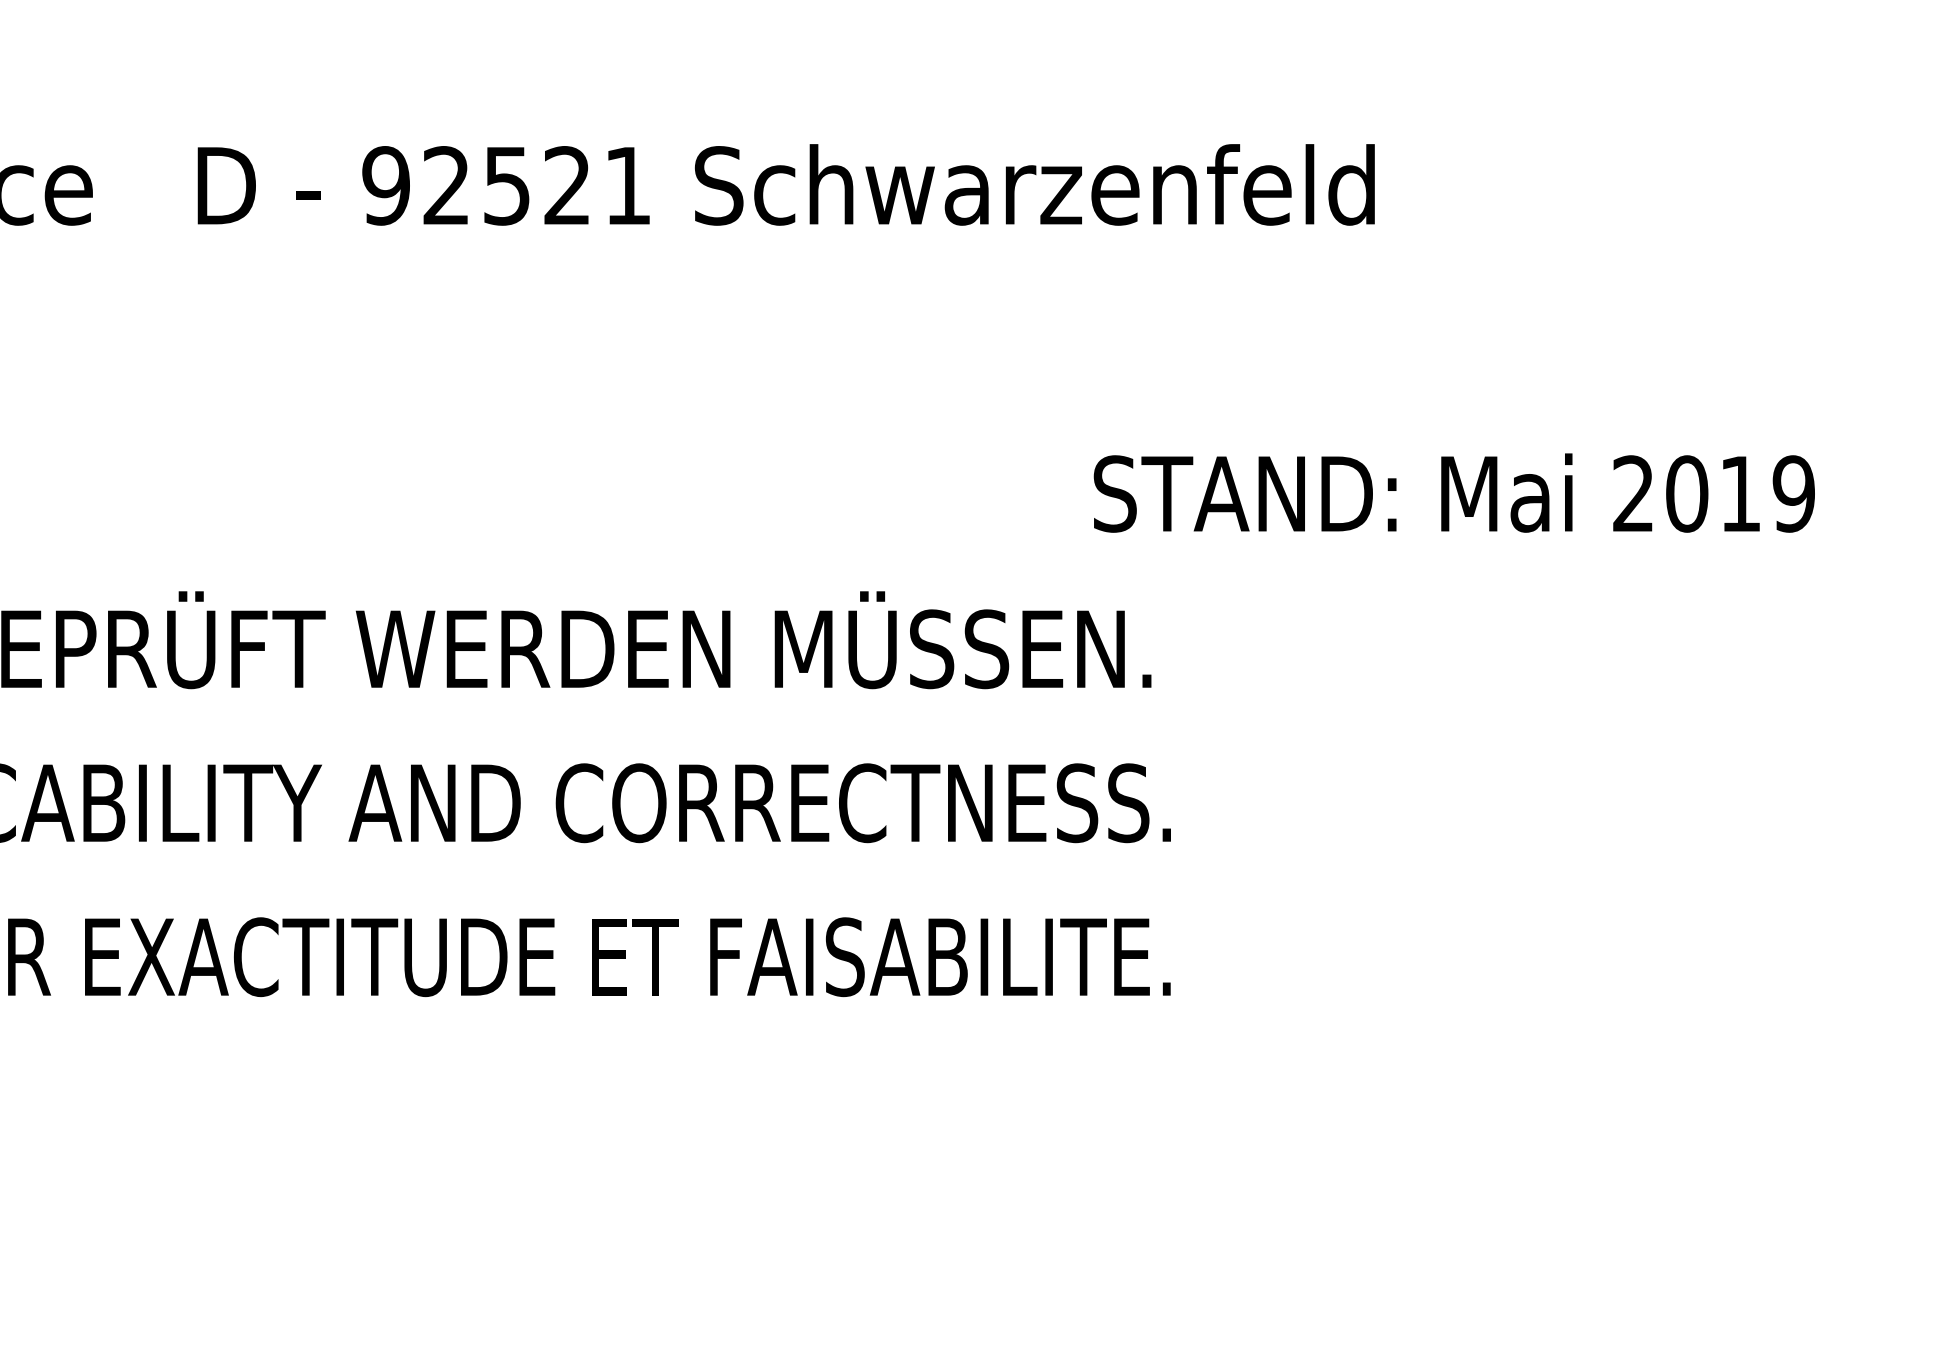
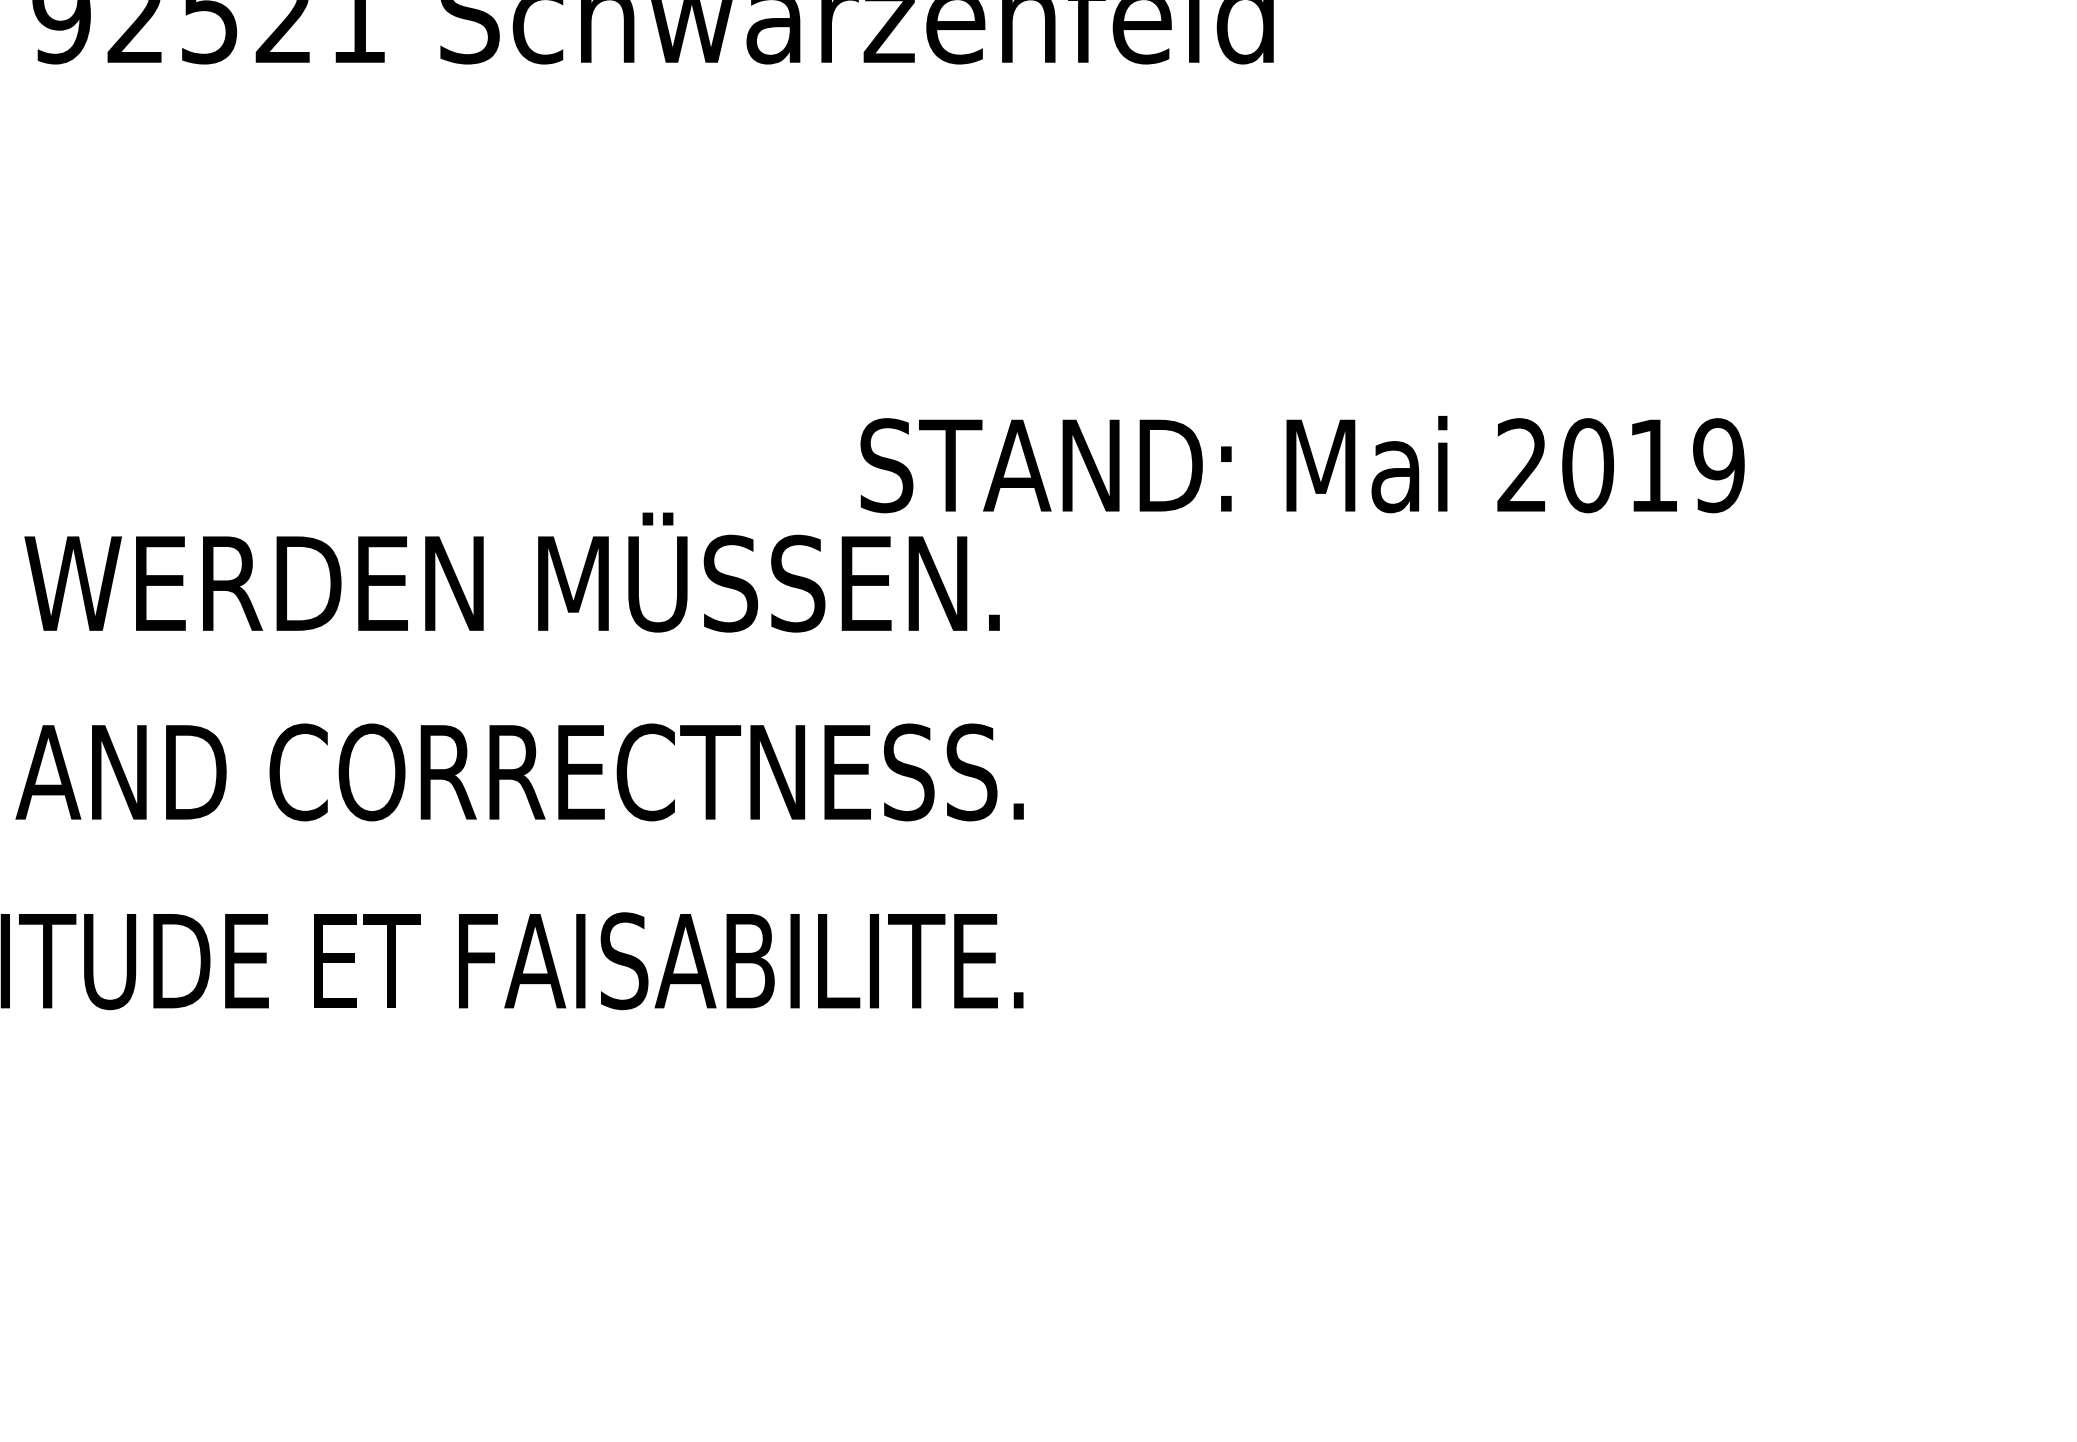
text: (1453, 492) -> (1301, 463), moved

